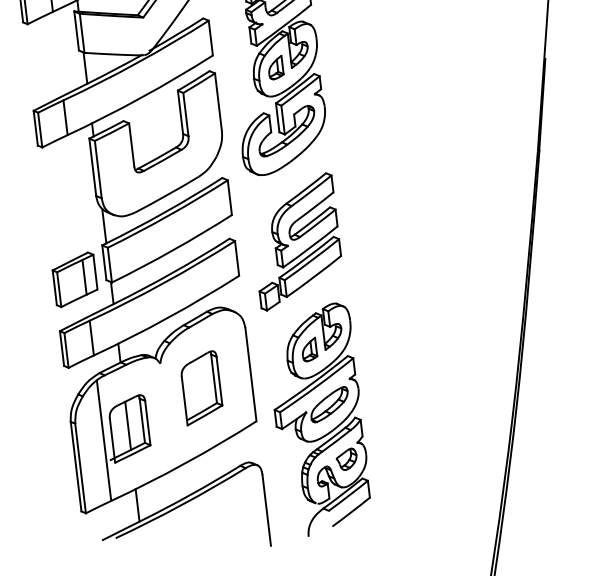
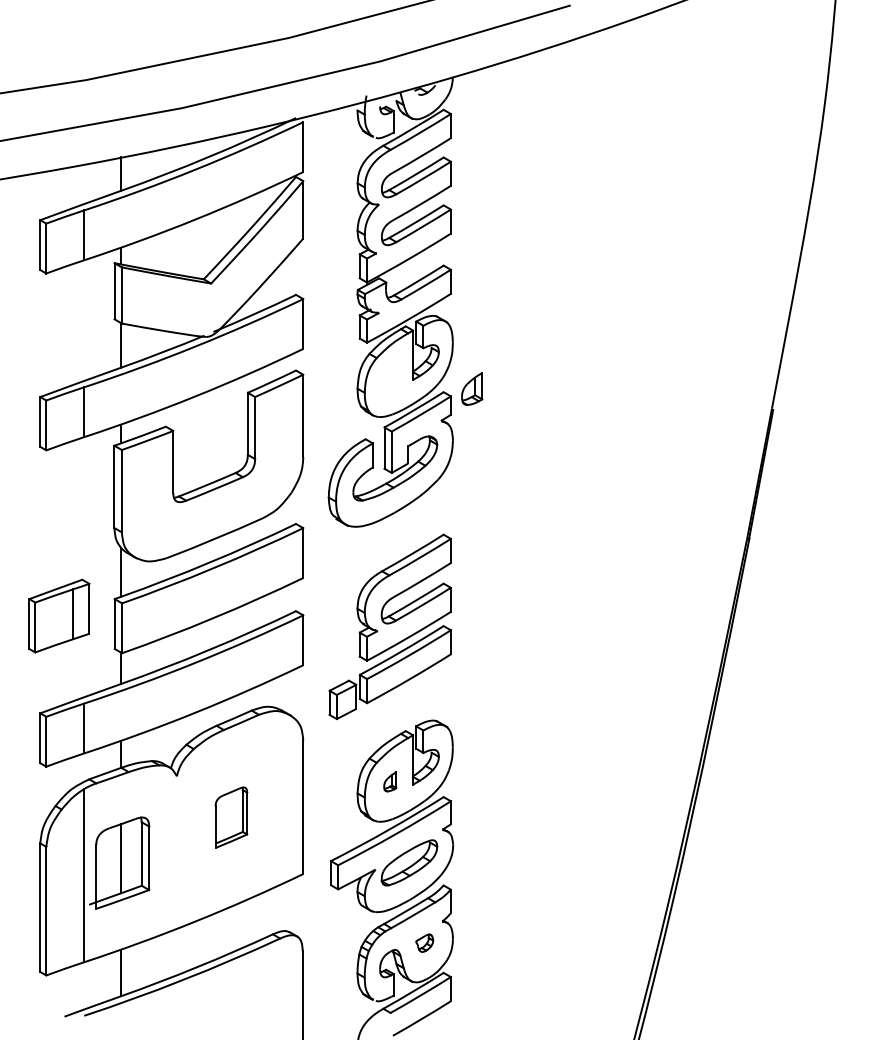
part: (275, 67) -> (472, 388), moved
part: (75, 279) -> (59, 615), moved
part: (309, 349) -> (390, 781), size x0.6
part: (201, 387) -> (231, 817), size x0.6
part: (346, 458) -> (424, 942), size x0.6

